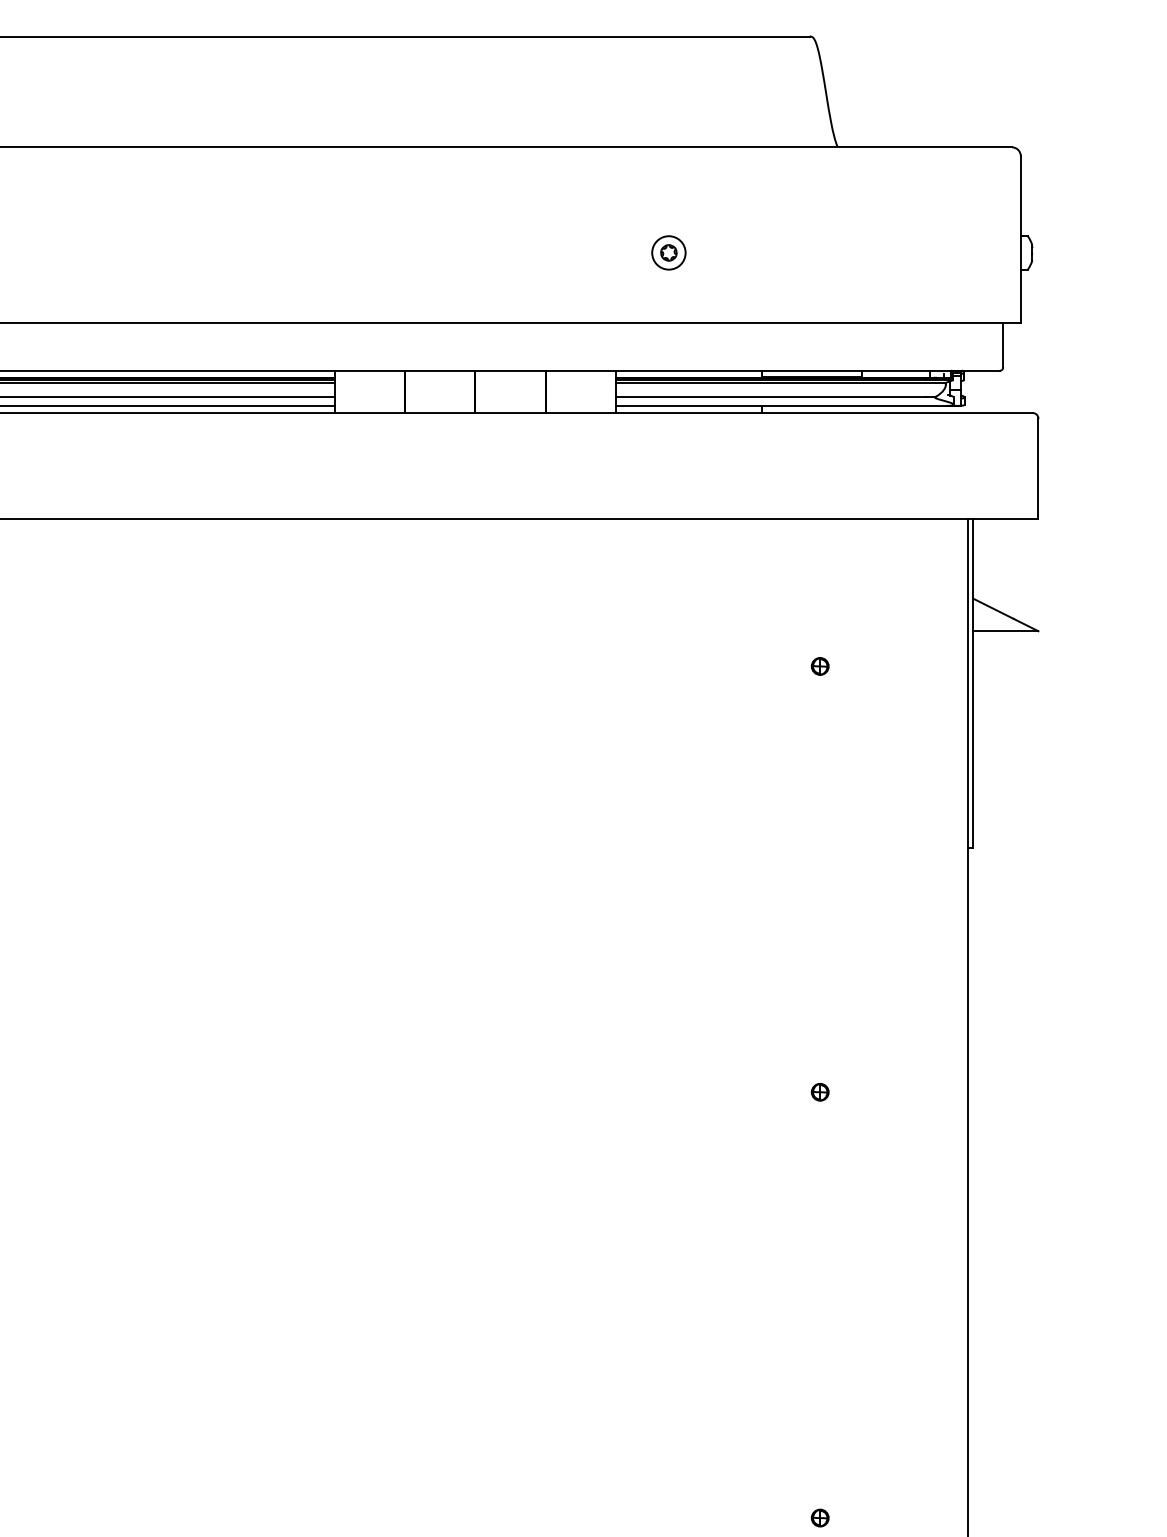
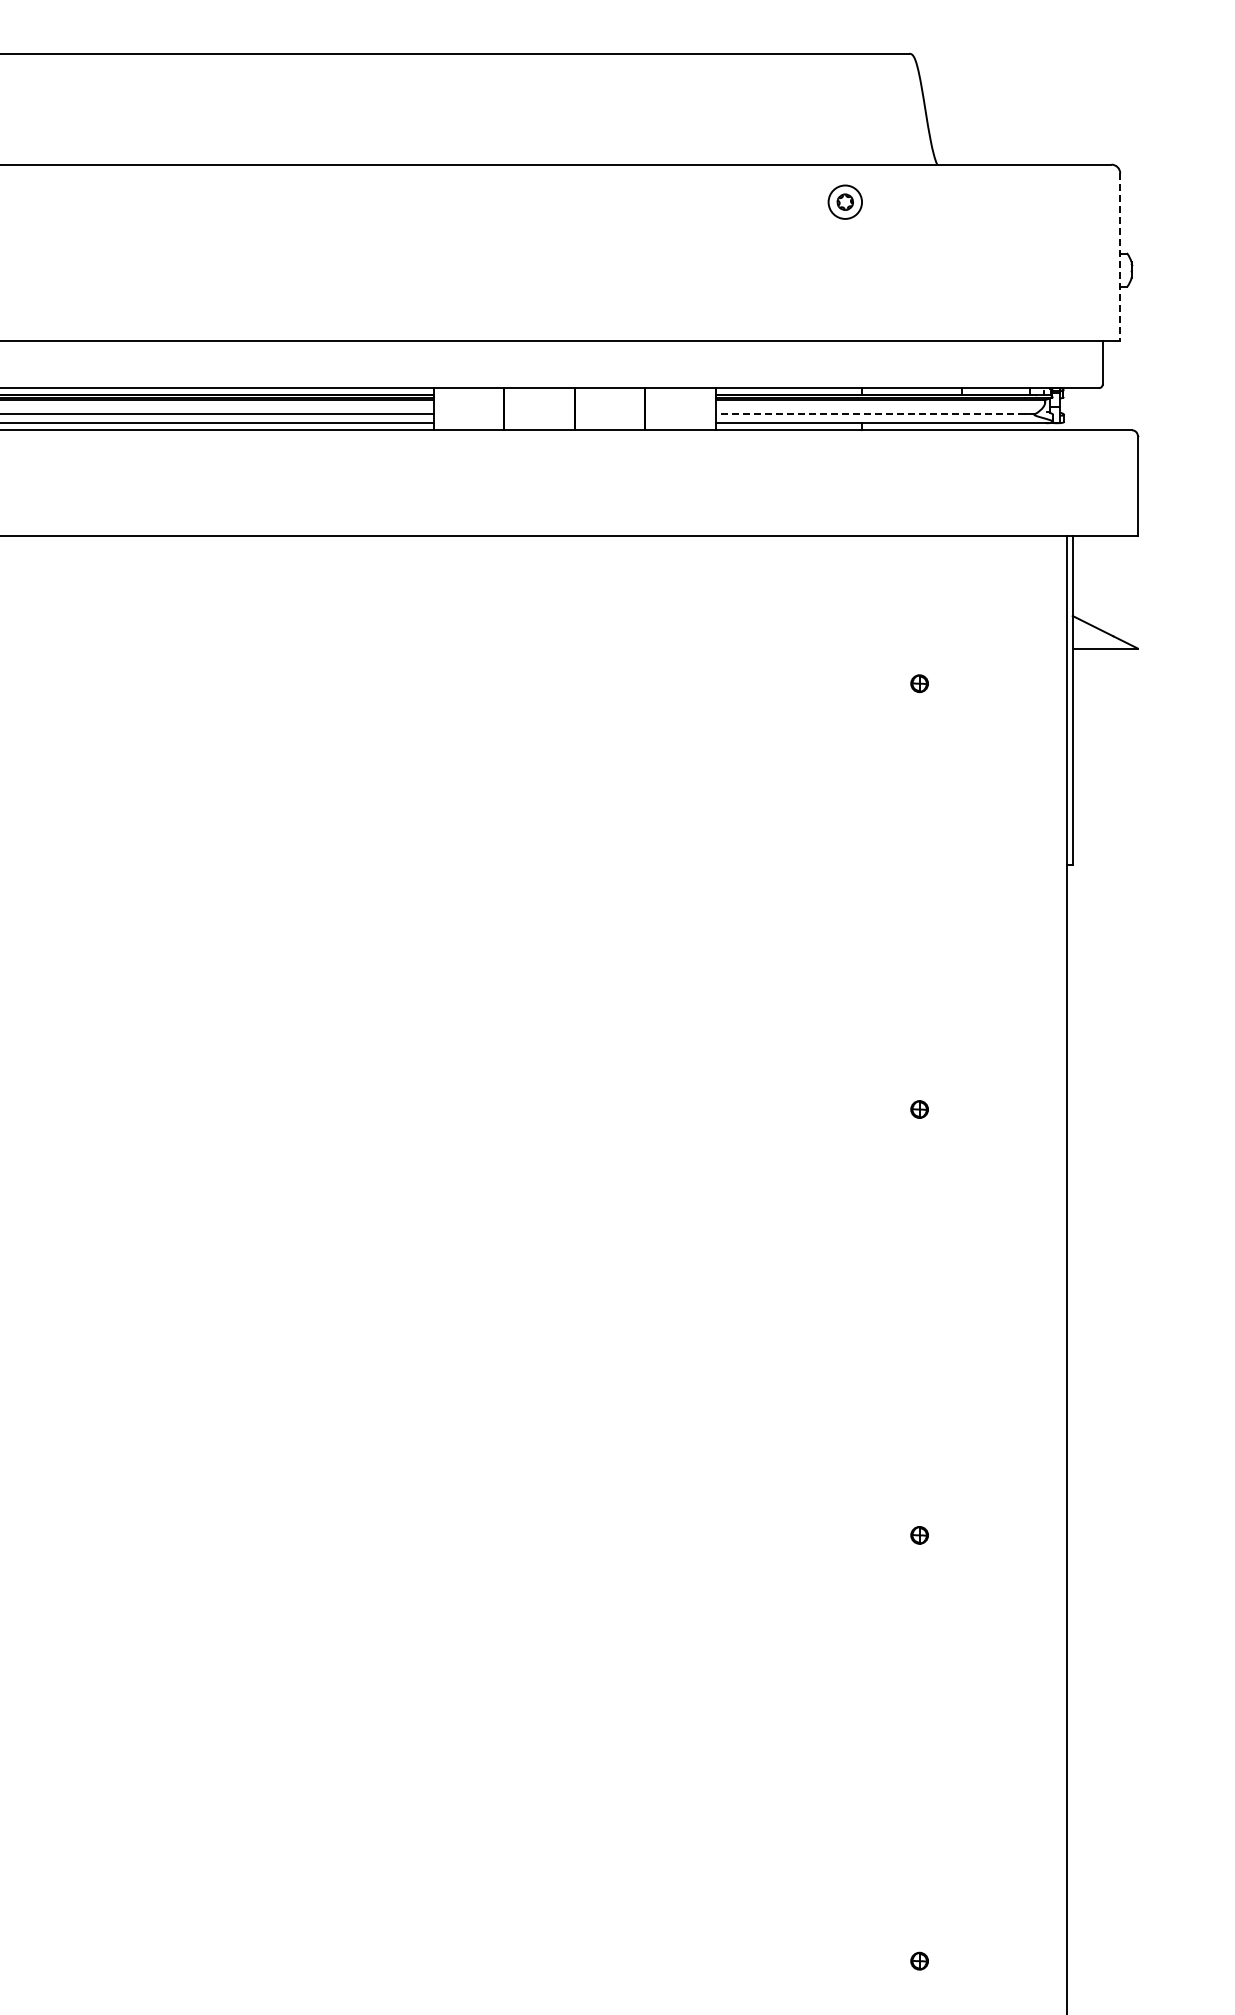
line: (1021, 240) -> (1120, 257), solid -> dashed
part: (668, 252) -> (844, 201), moved
line: (771, 397) -> (870, 414), solid -> dashed

